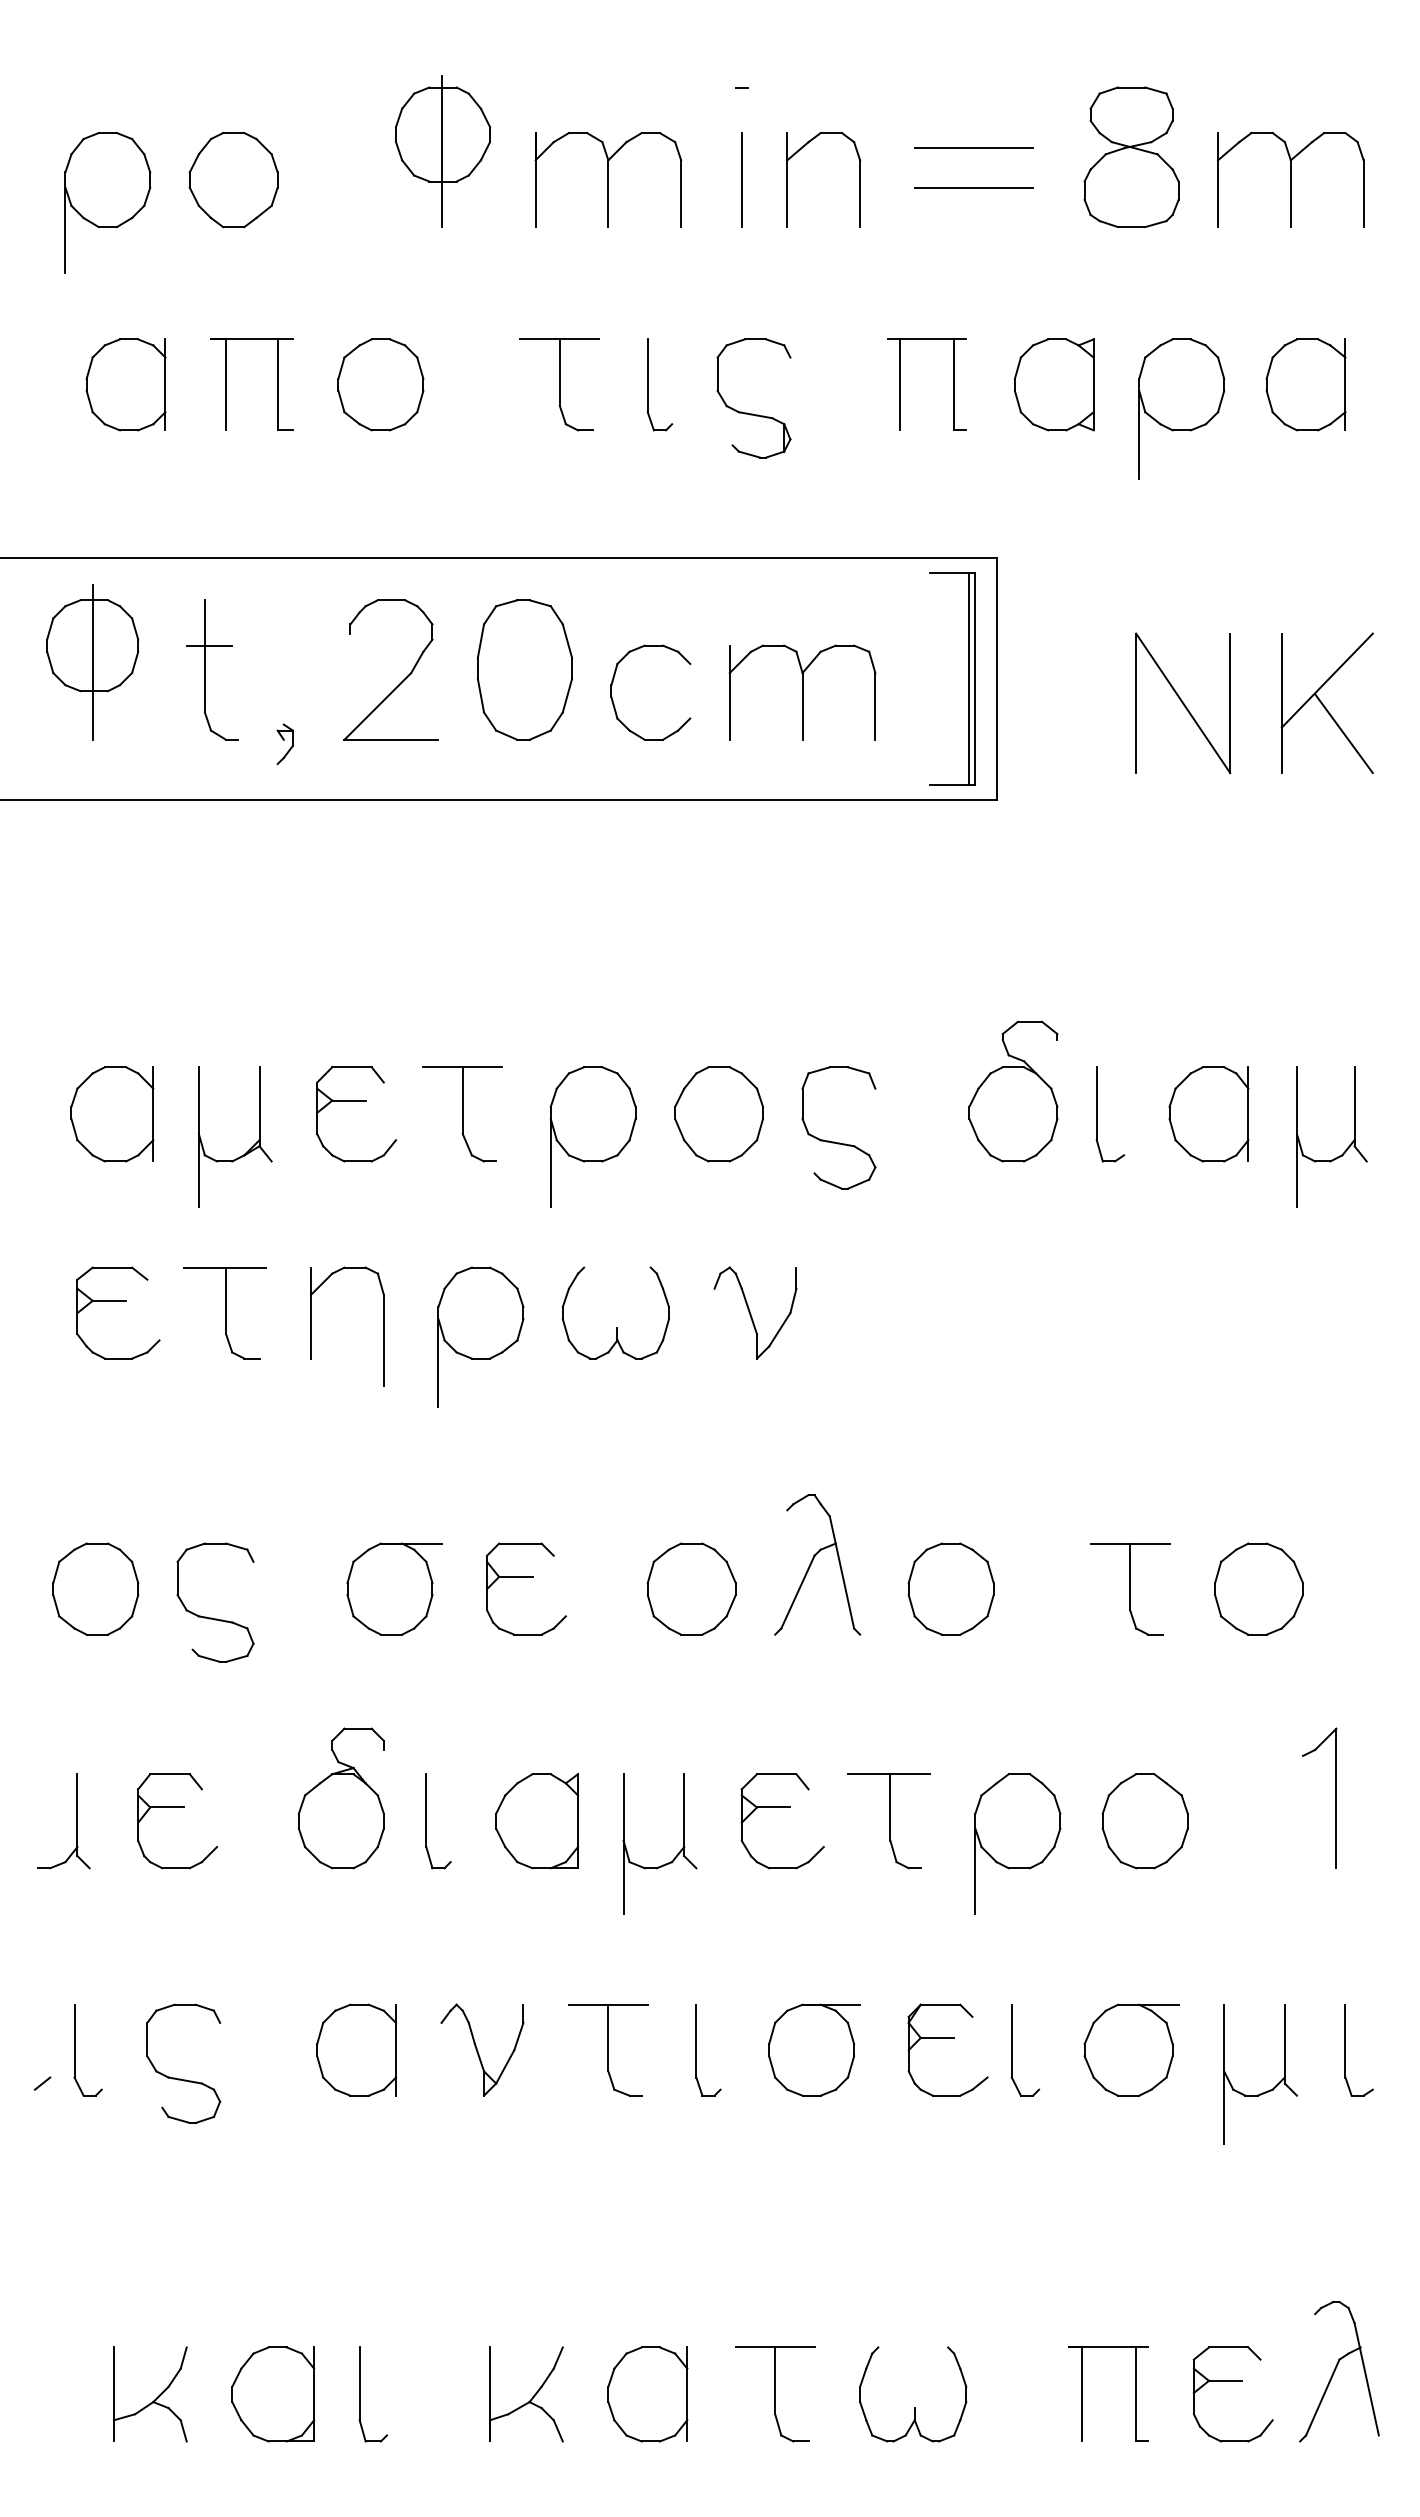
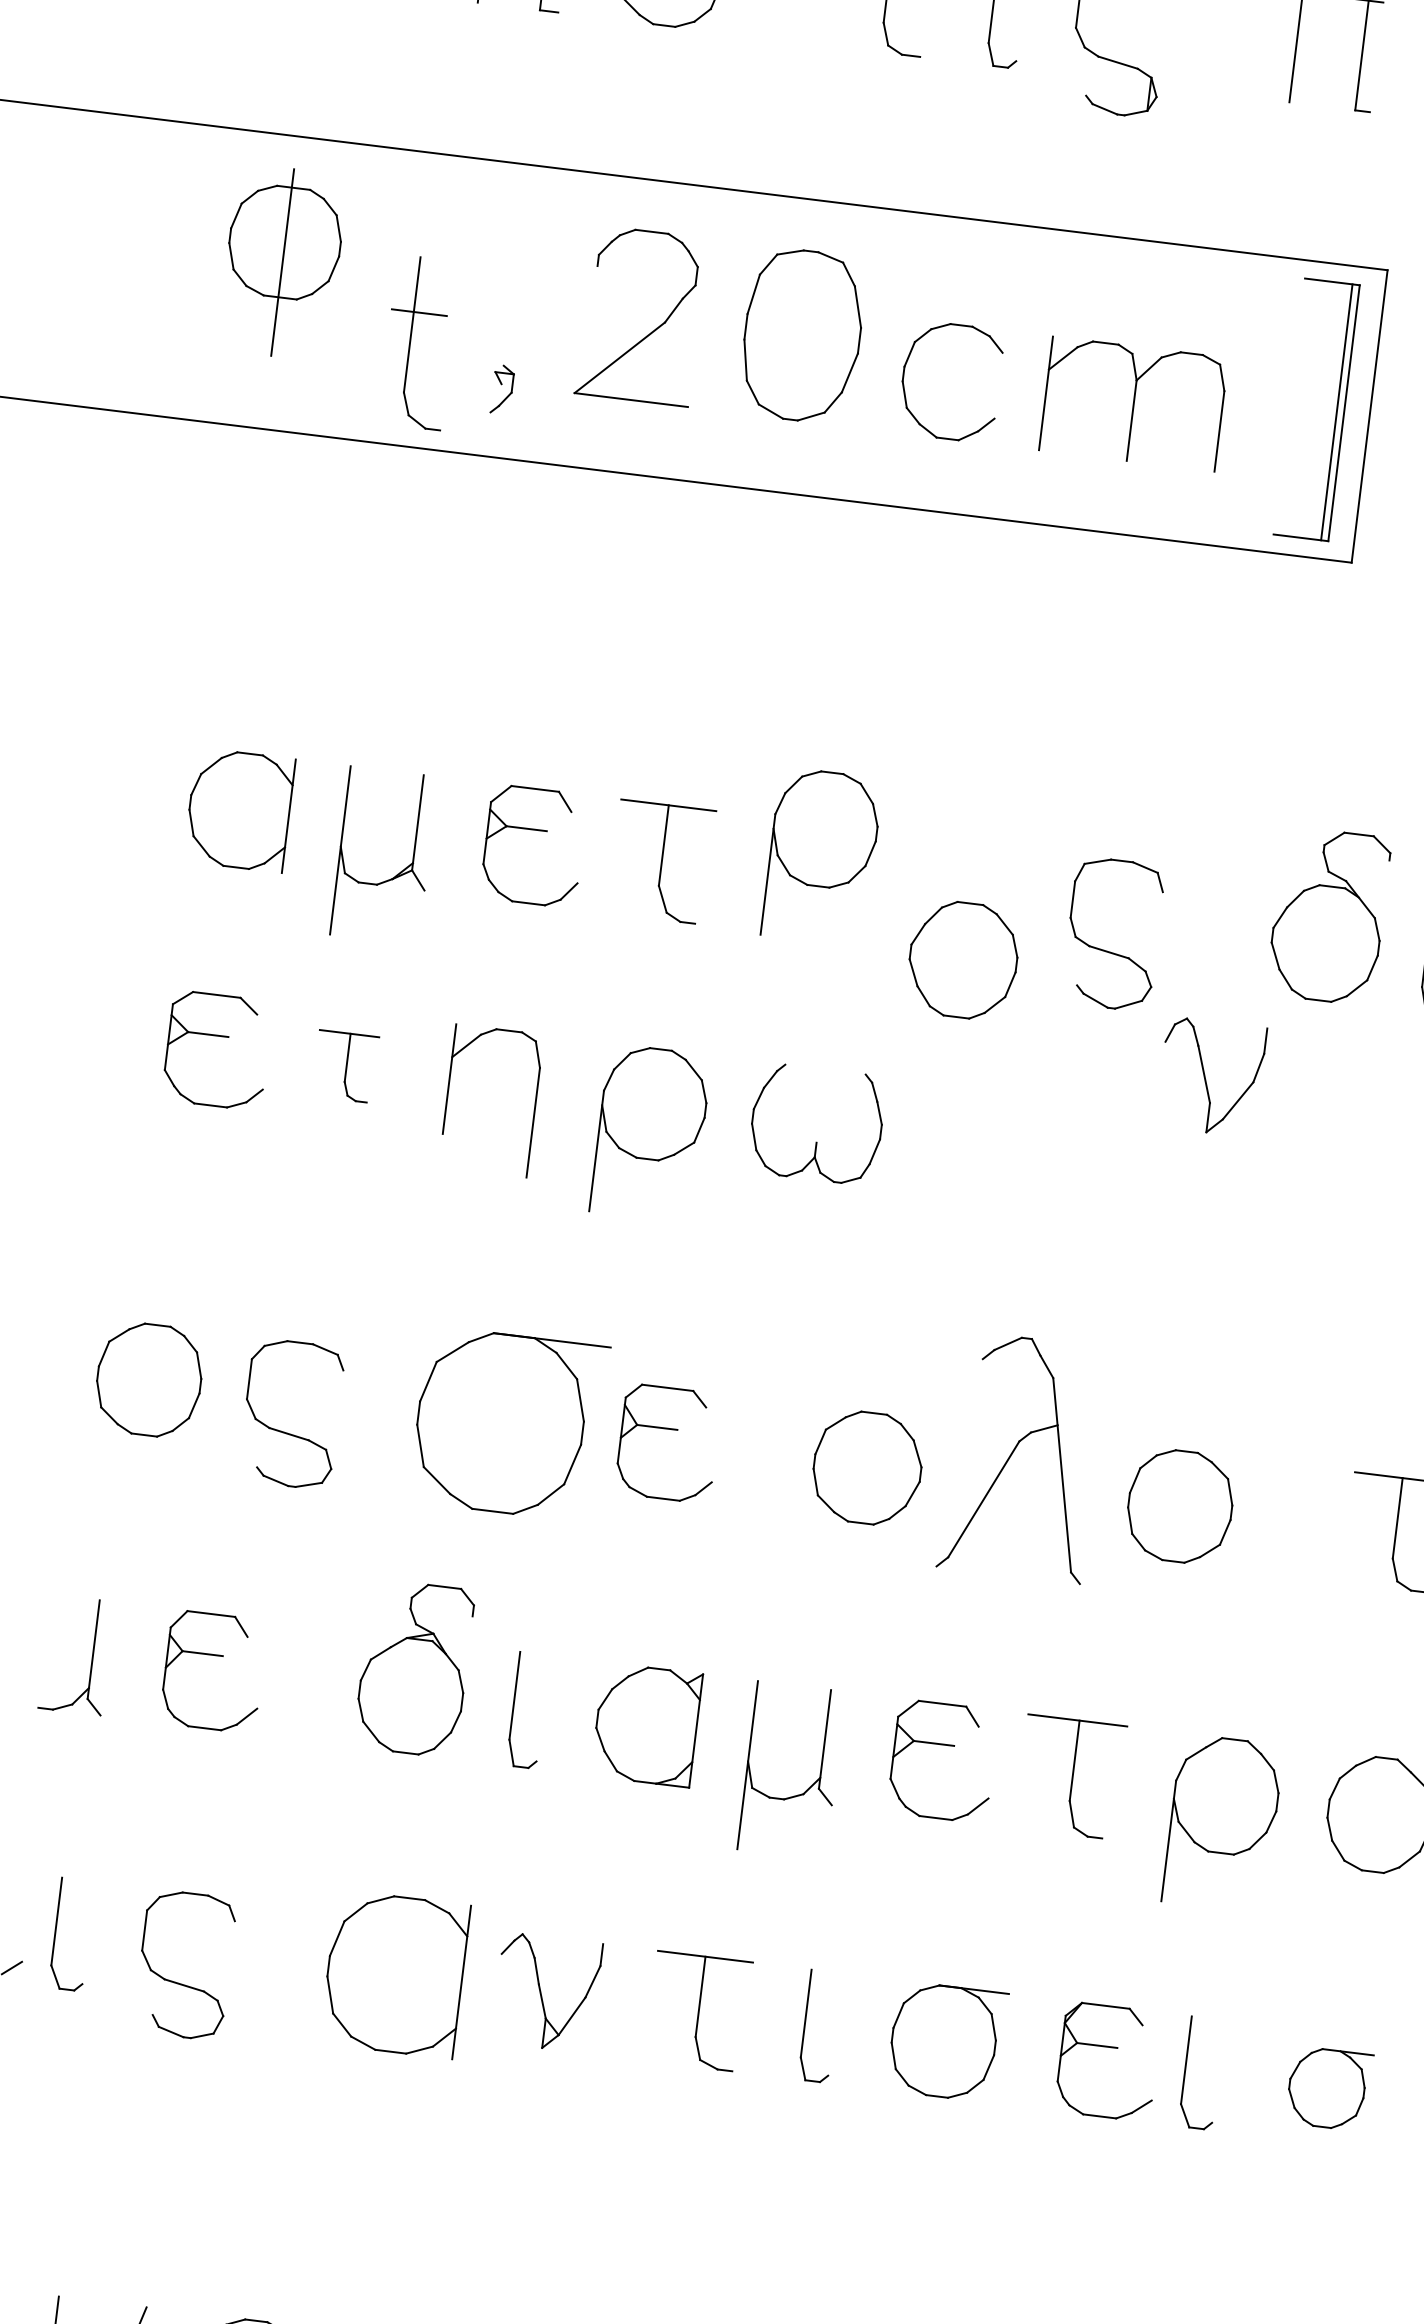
part: (205, 669) -> (411, 340), moved
part: (718, 1114) -> (962, 960), moved
part: (592, 1136) -> (821, 856), moved
part: (755, 1312) -> (1211, 1076), moved
part: (224, 1313) -> (345, 1066), size x0.6
part: (817, 1564) -> (1022, 1457), size x1.4
part: (394, 1588) -> (509, 1423), size x1.6
part: (356, 2049) -> (395, 1973), size x1.4
part: (1131, 2049) -> (1329, 2088), size x0.7

